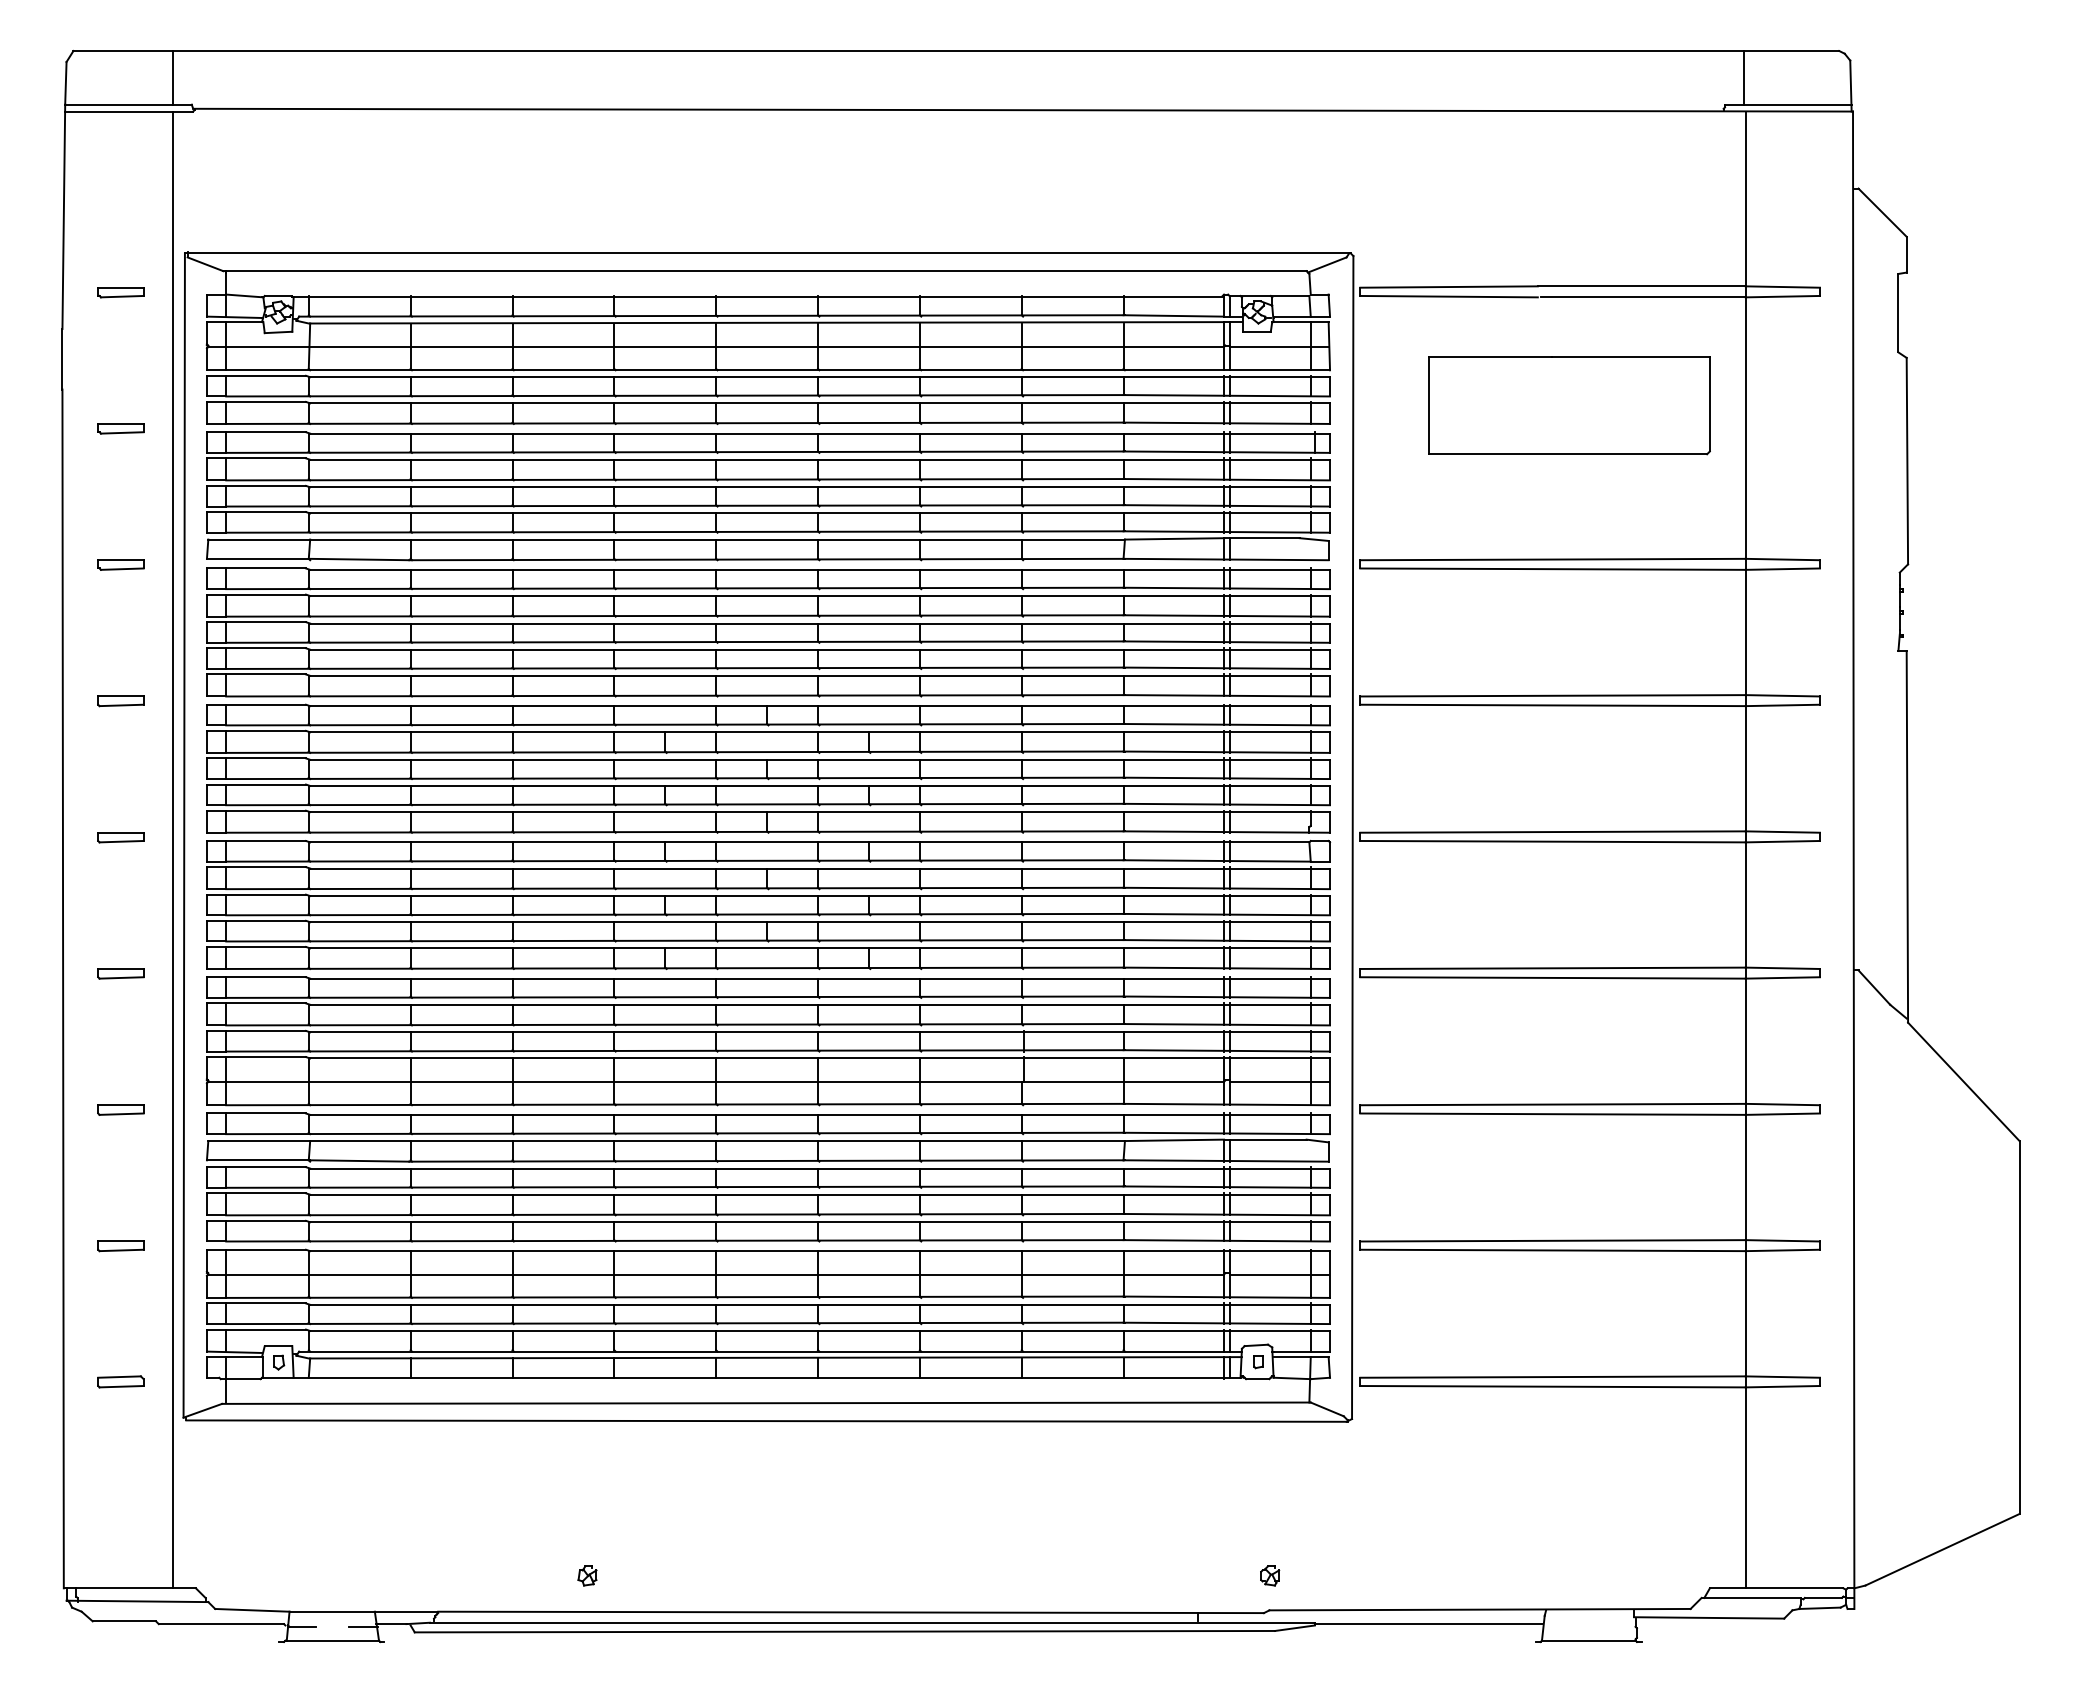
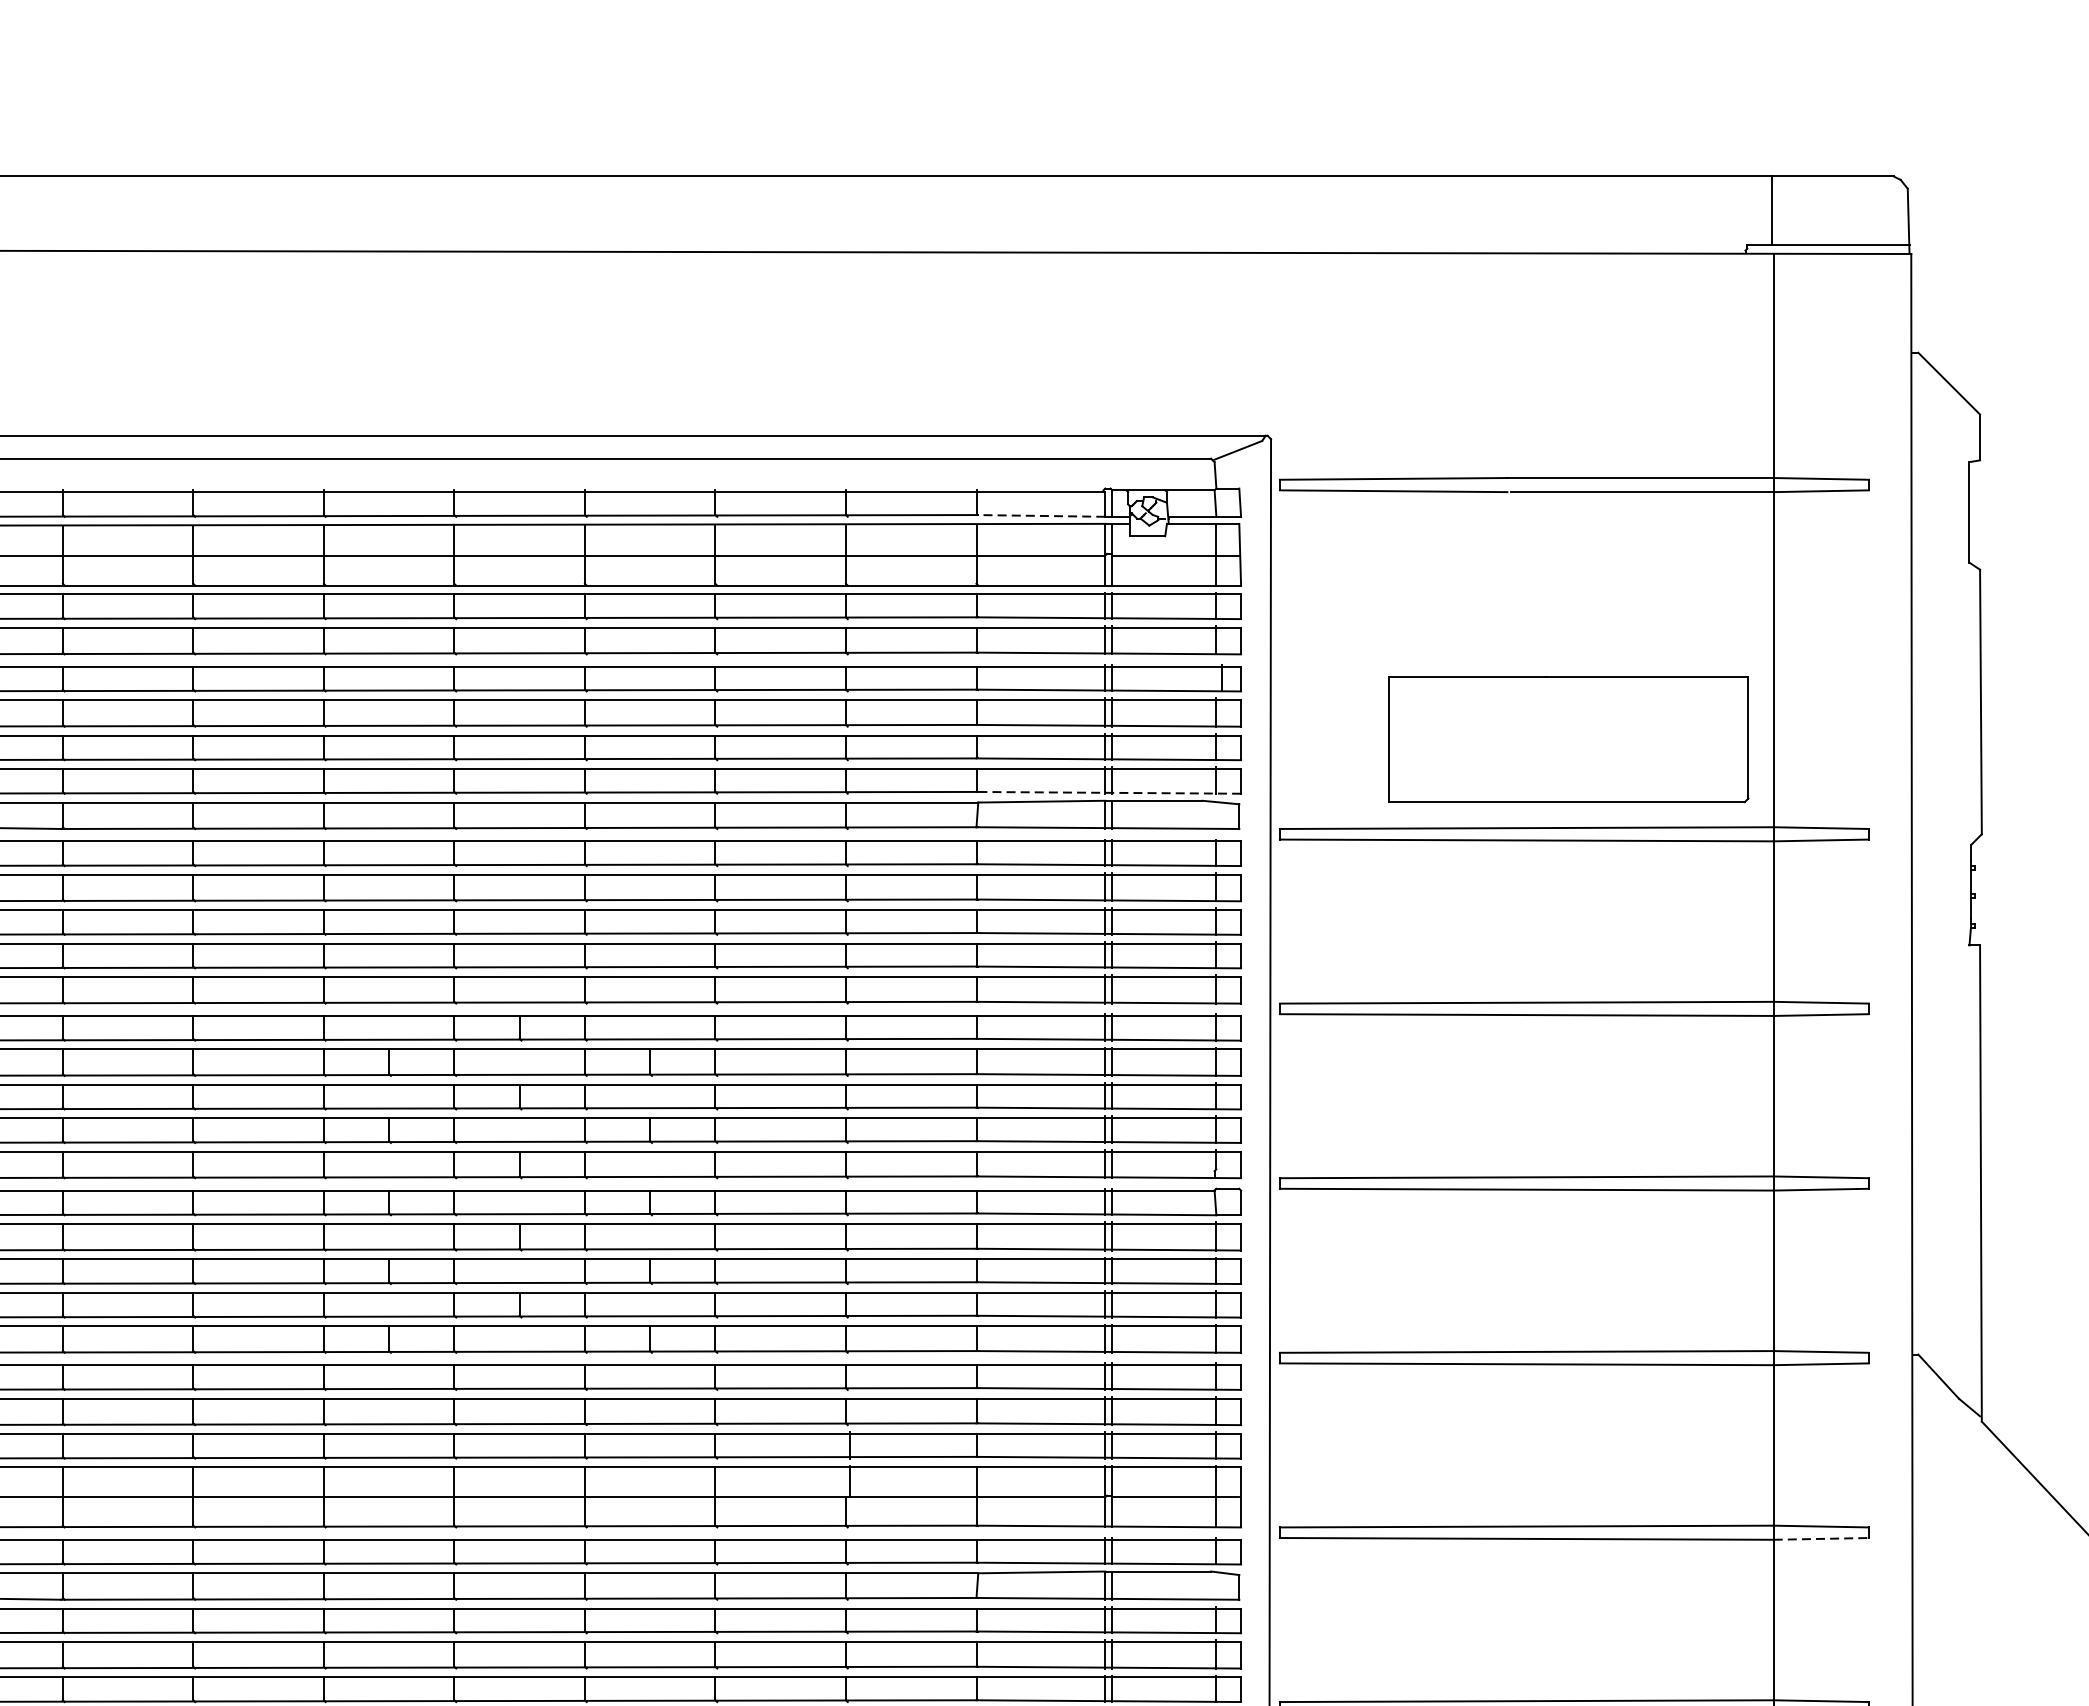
line: (1173, 315) -> (1040, 515), solid -> dashed
part: (1569, 405) -> (1568, 739), moved
line: (1226, 532) -> (1108, 793), solid -> dashed
line: (1783, 1114) -> (1822, 1539), solid -> dashed

